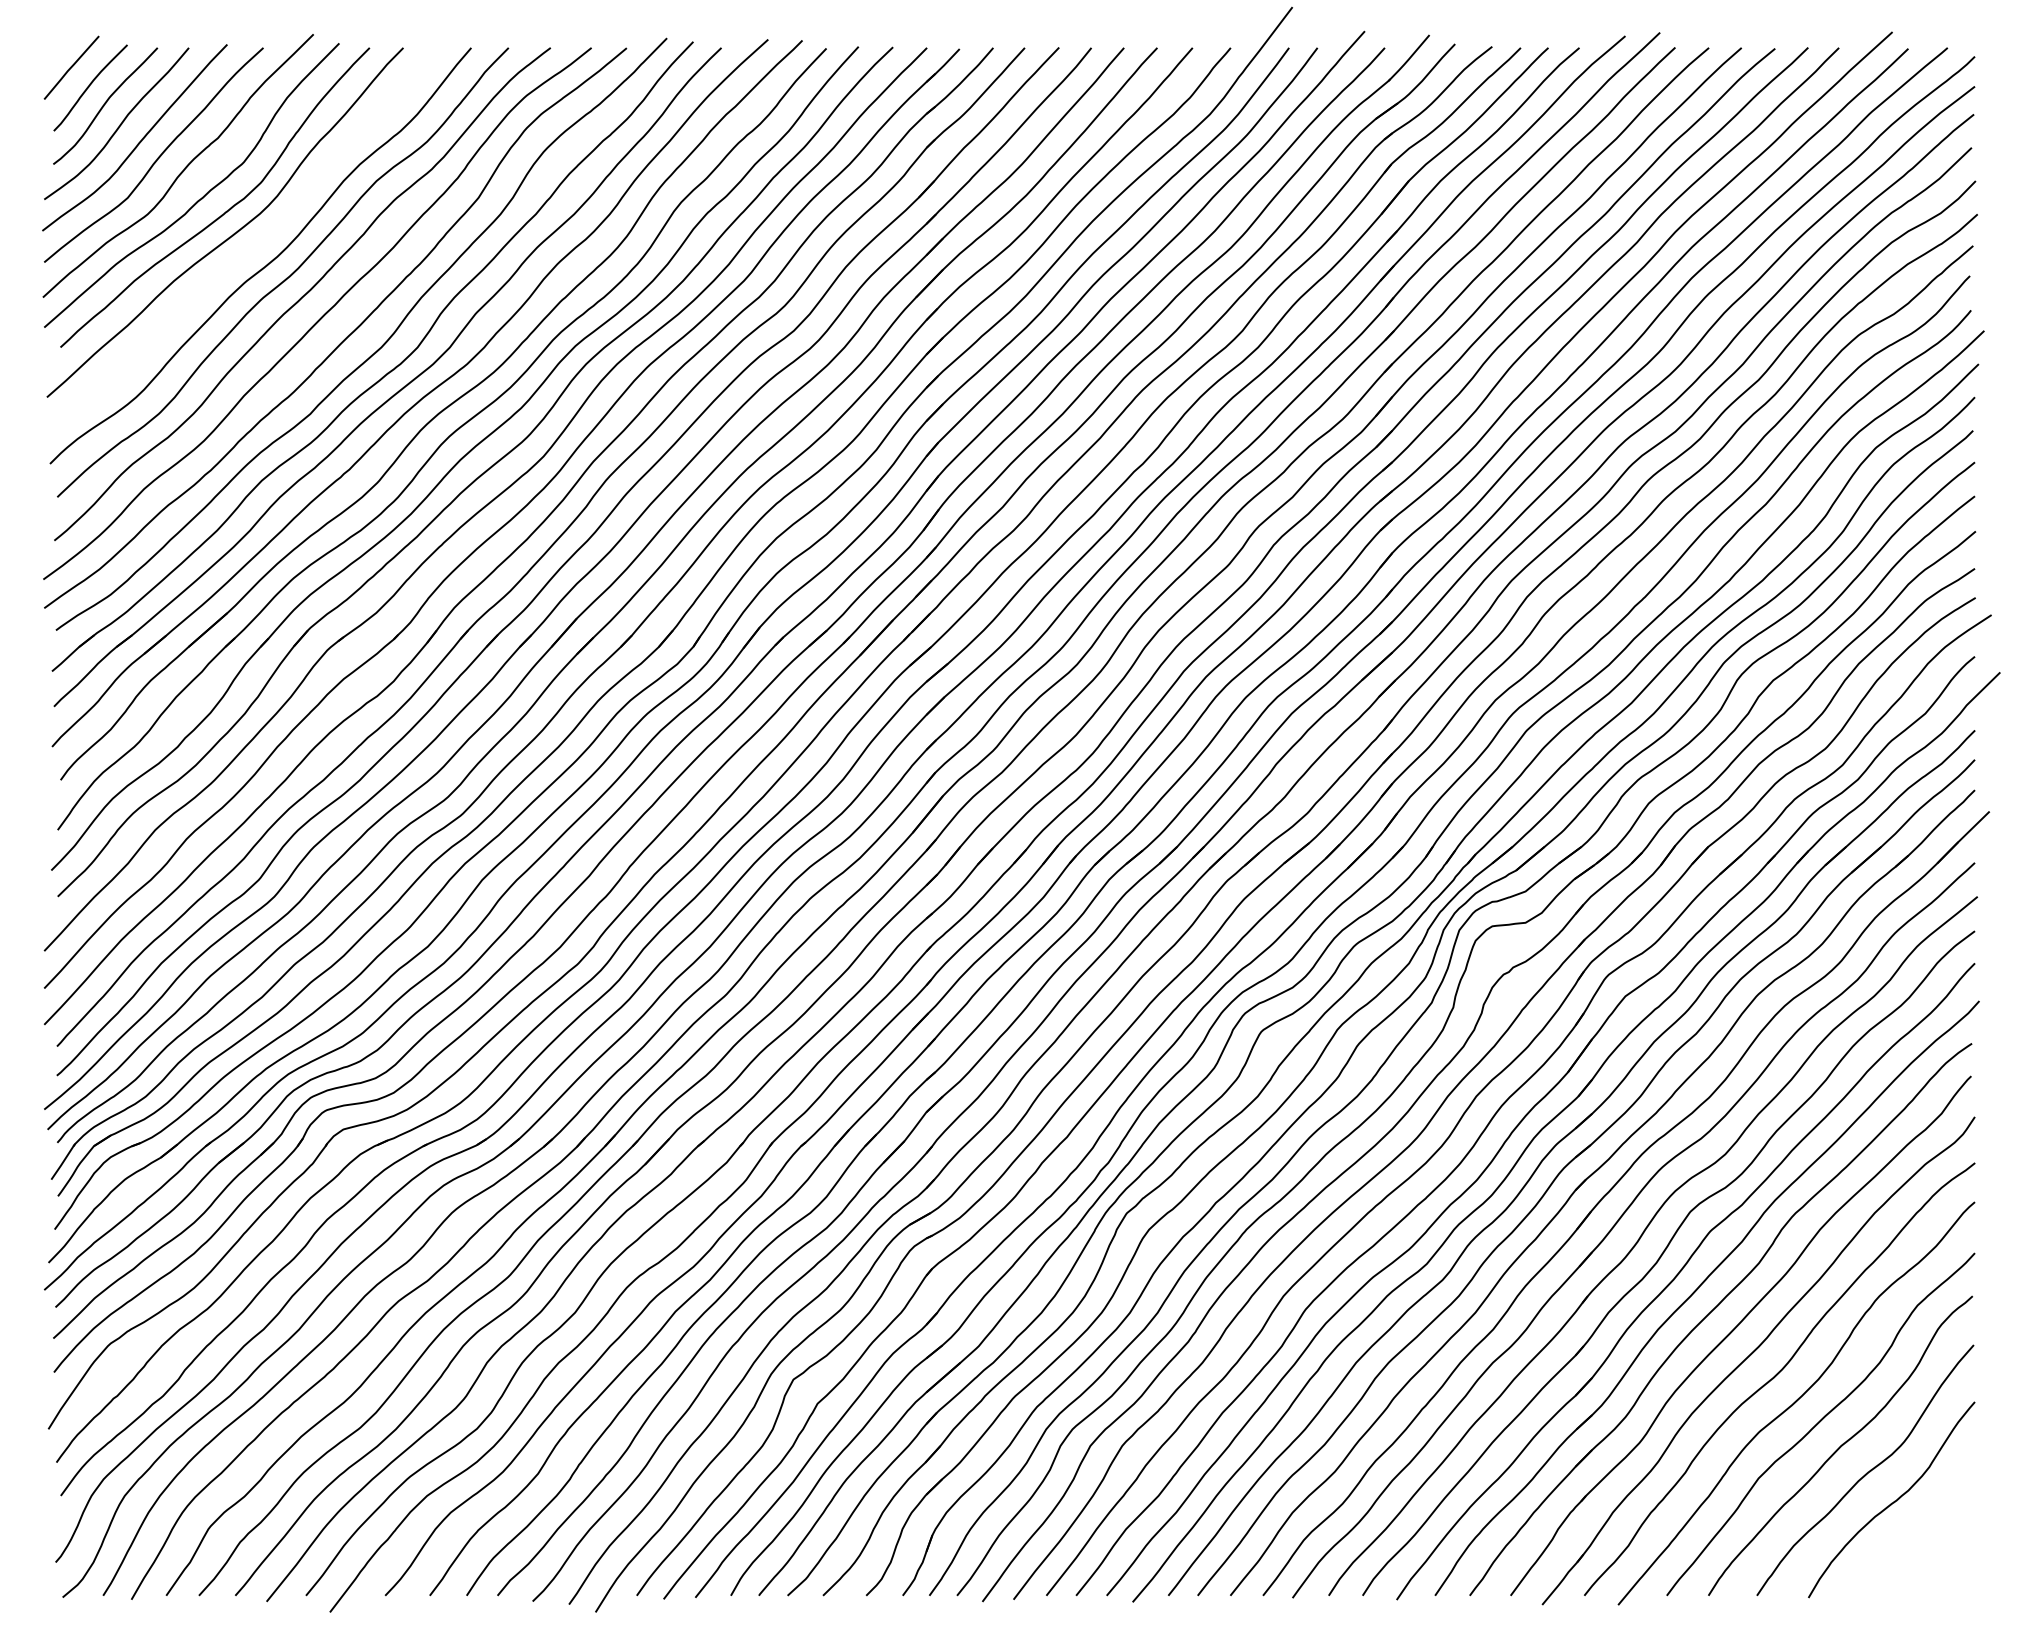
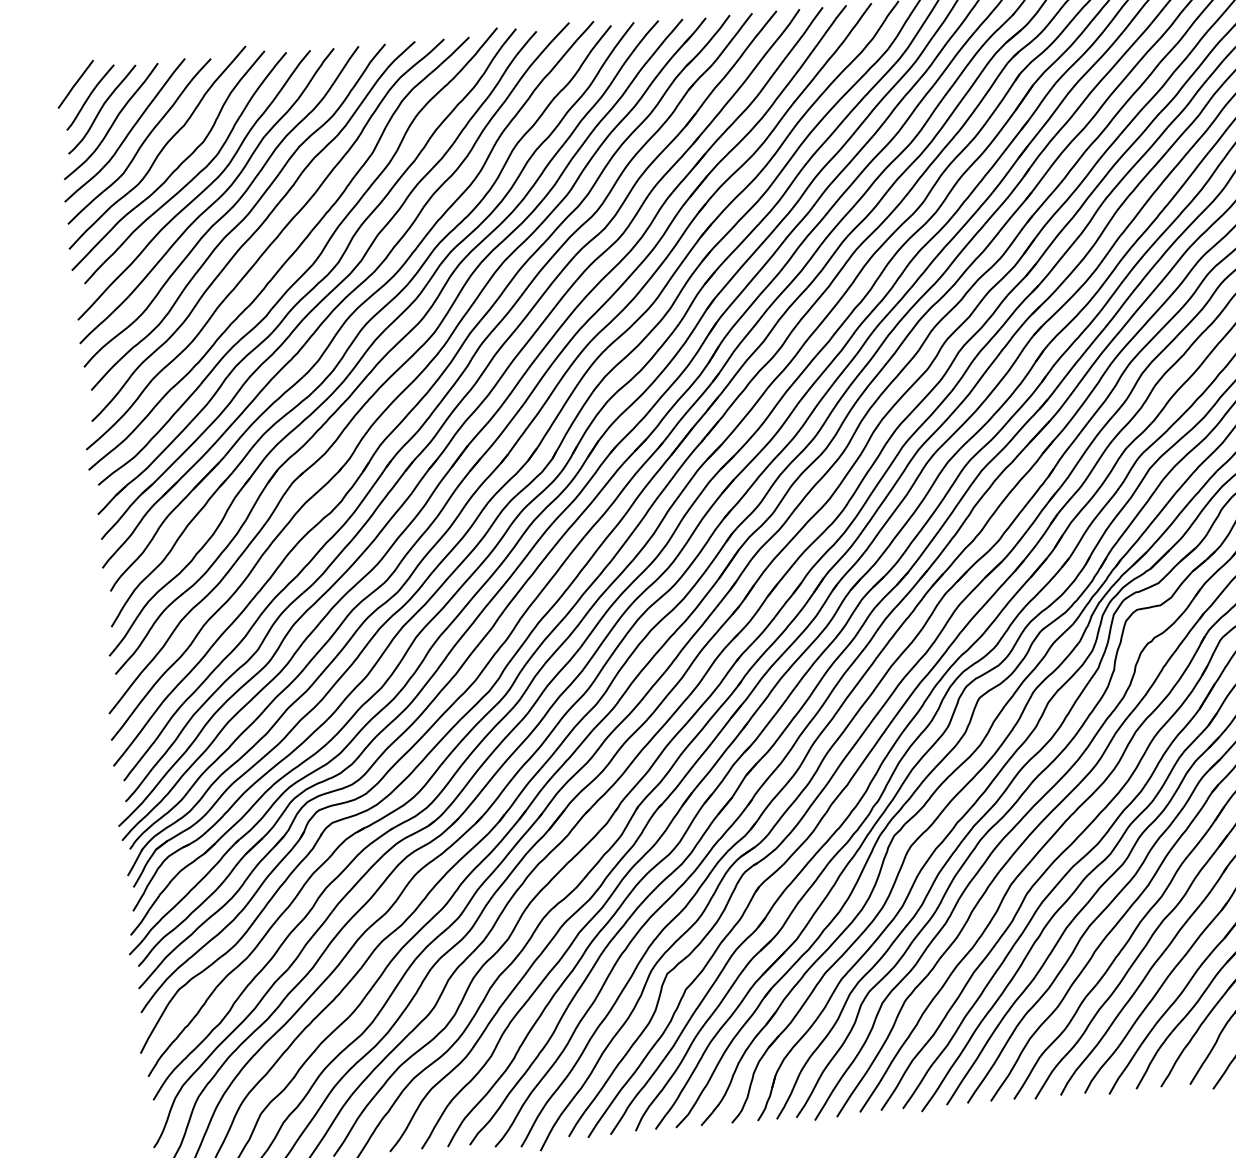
curve: (247, 250) -> (211, 203), added

